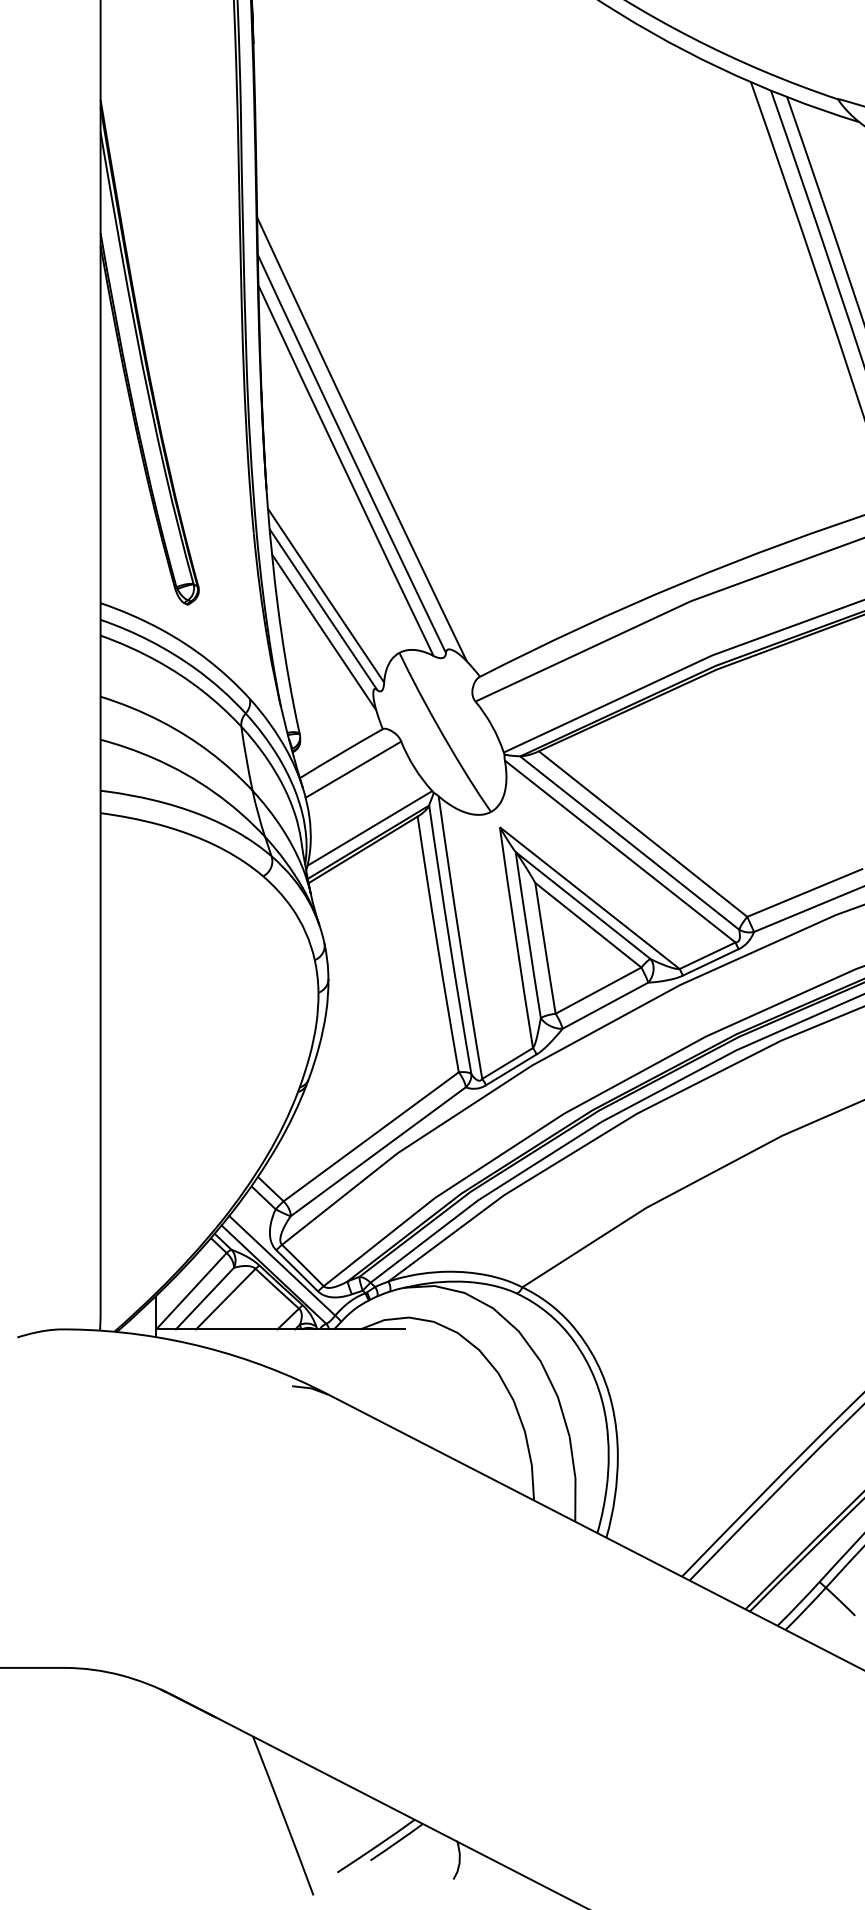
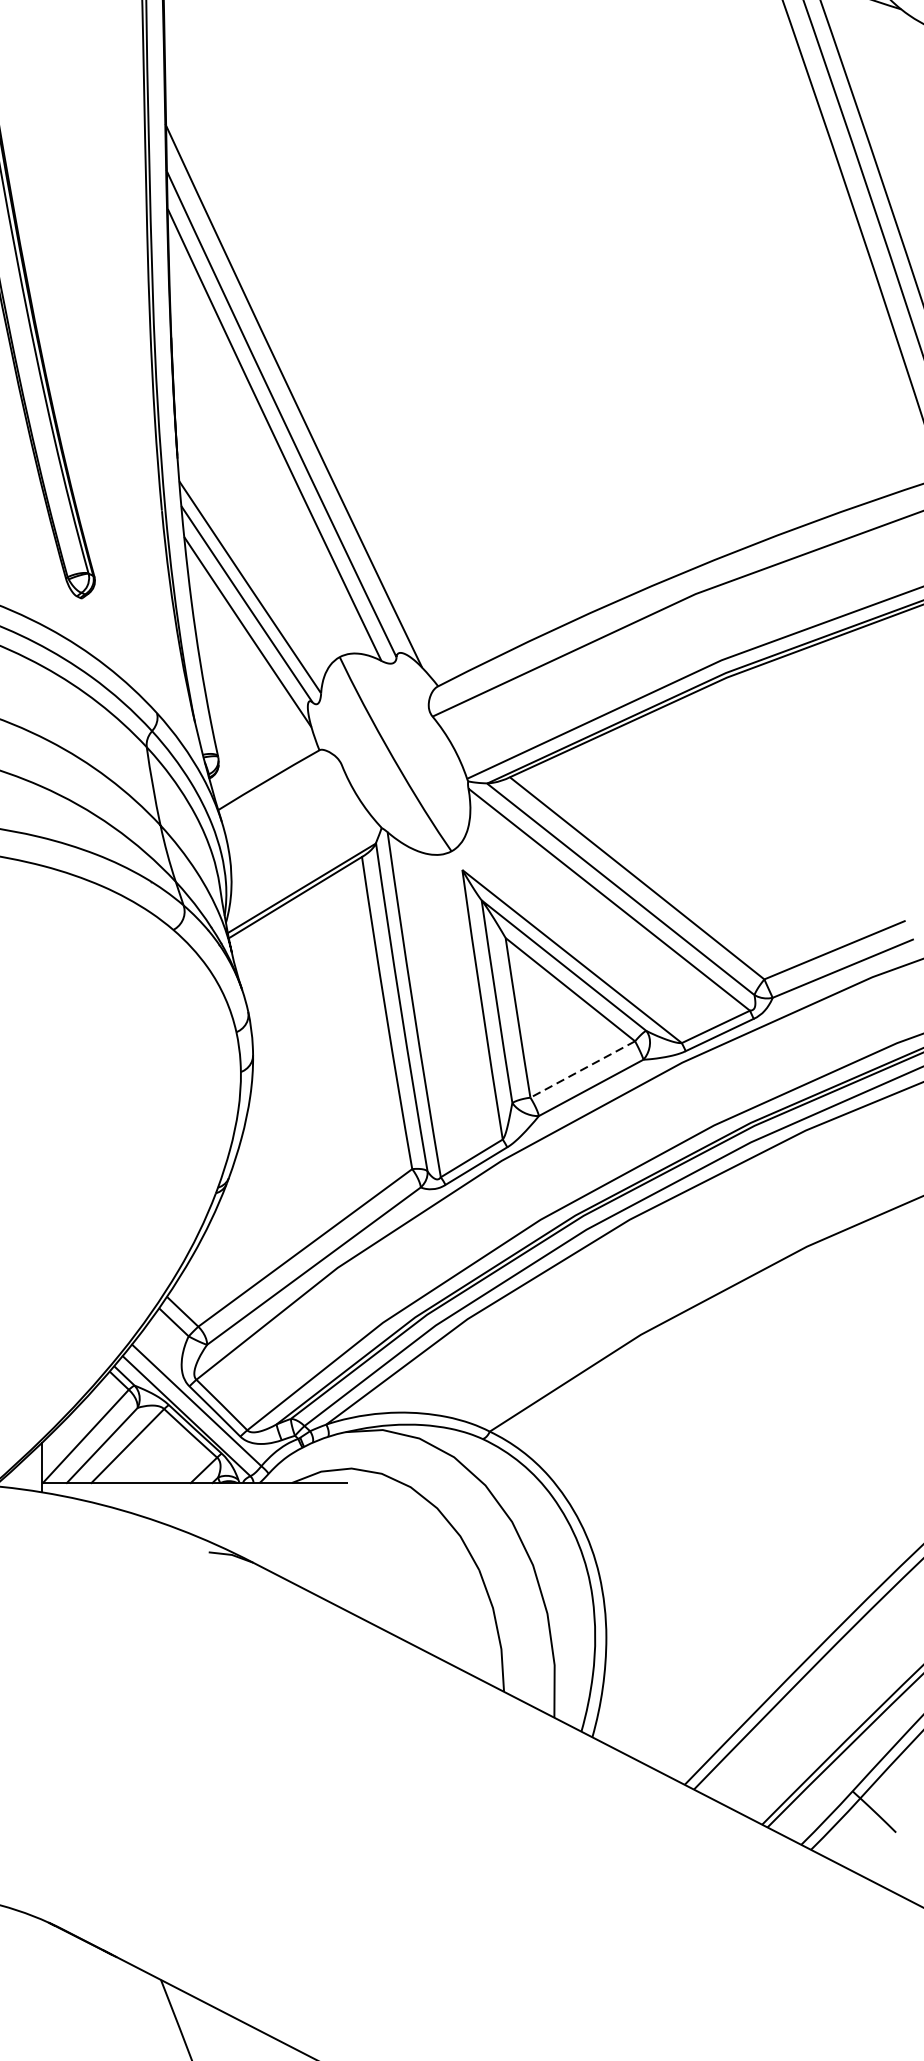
line: (353, 769) -> (283, 799), removed
line: (369, 828) -> (303, 871), removed
line: (598, 990) -> (582, 1069), solid -> dashed

